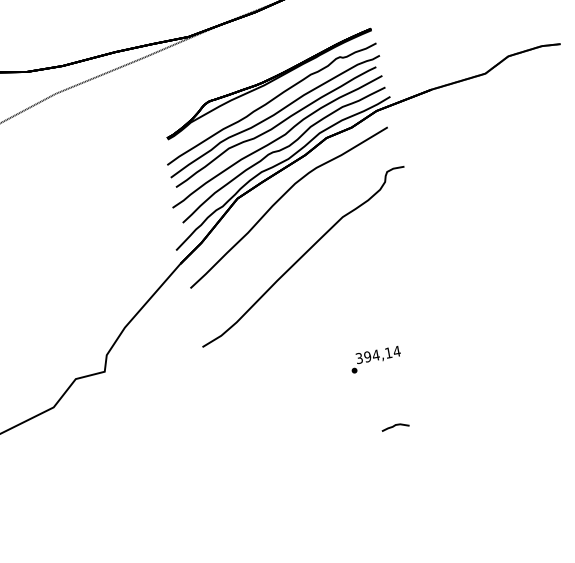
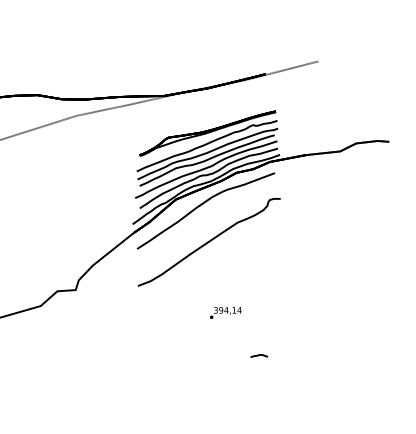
text: (375, 358) -> (225, 312), moved
part: (395, 425) -> (259, 355), moved

